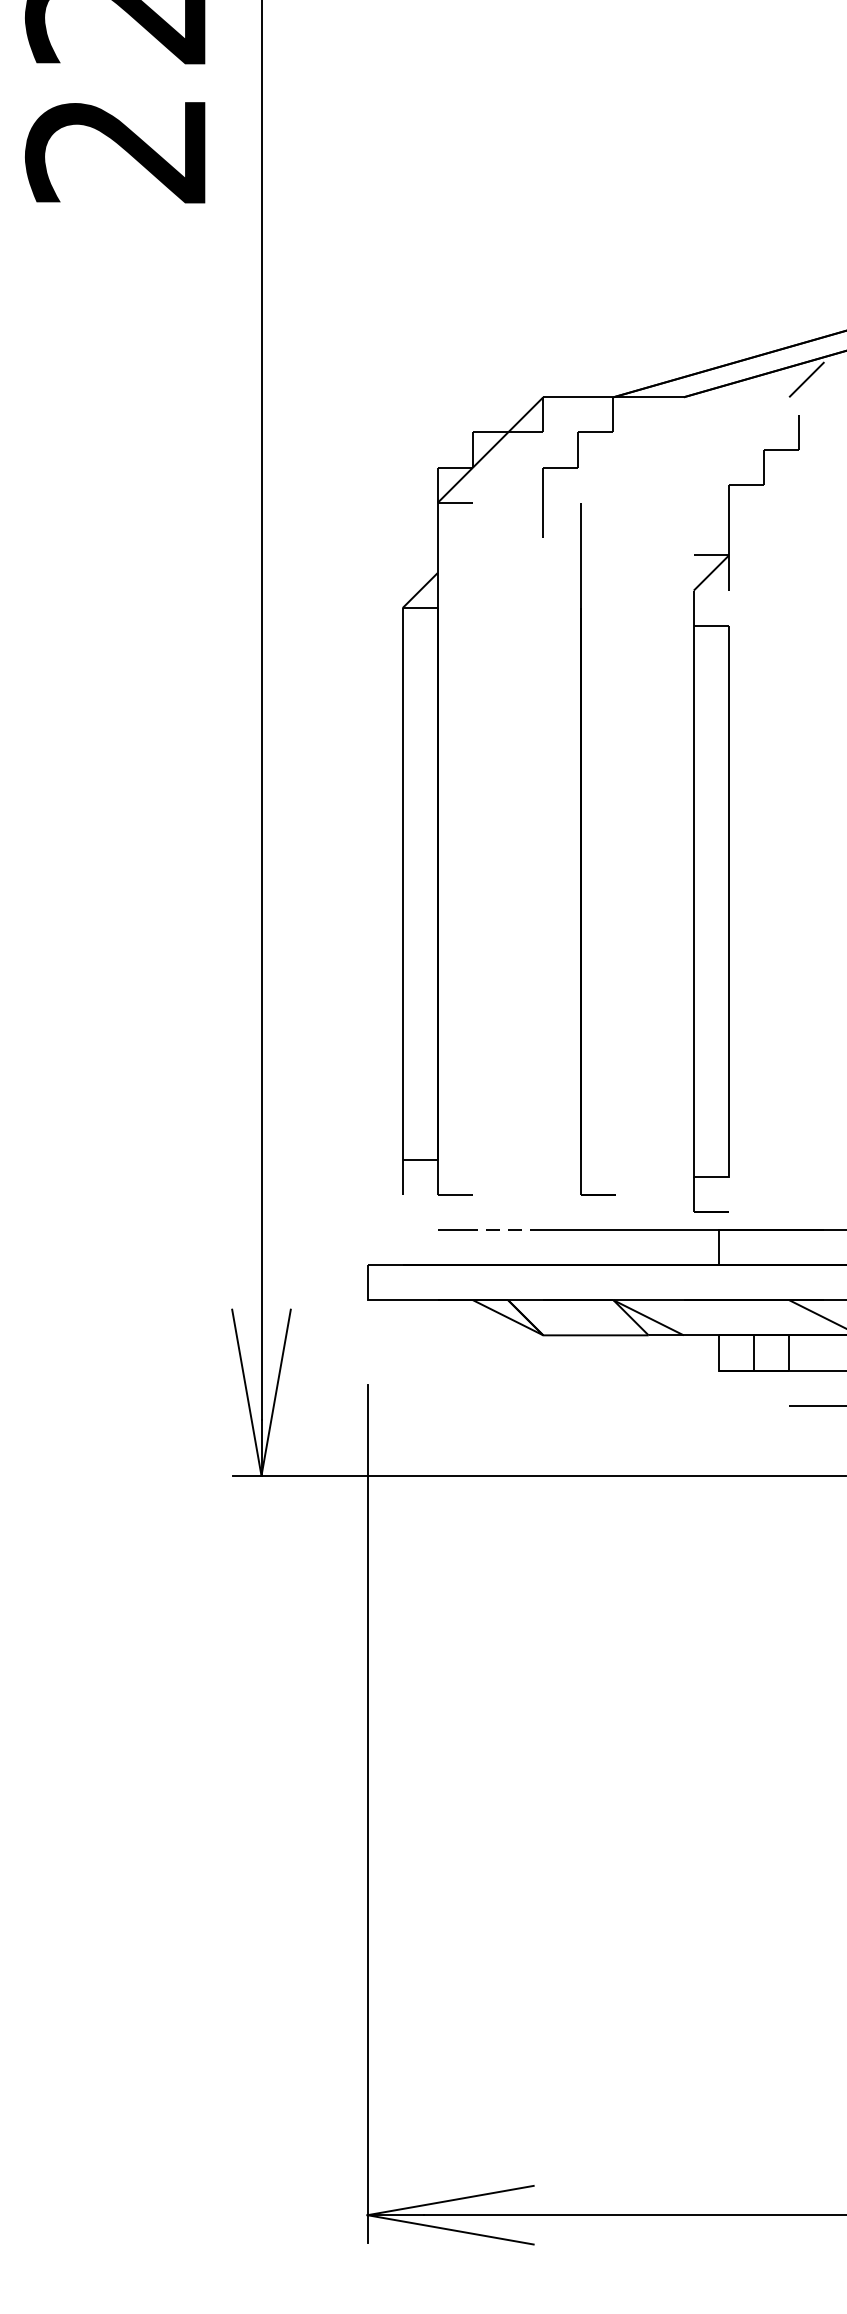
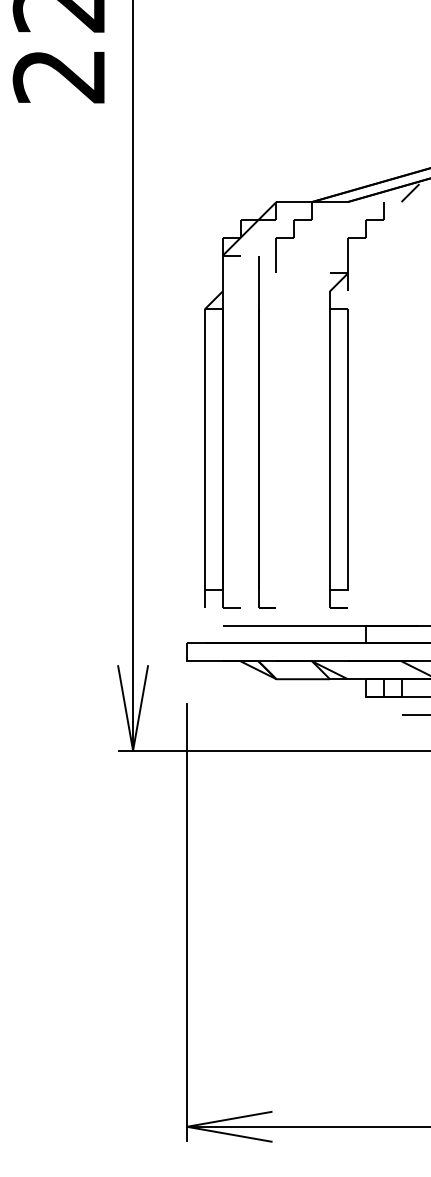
part: (730, 814) -> (348, 405), moved
part: (582, 850) -> (259, 432), moved
line: (508, 1229) -> (258, 625), dashed -> solid

